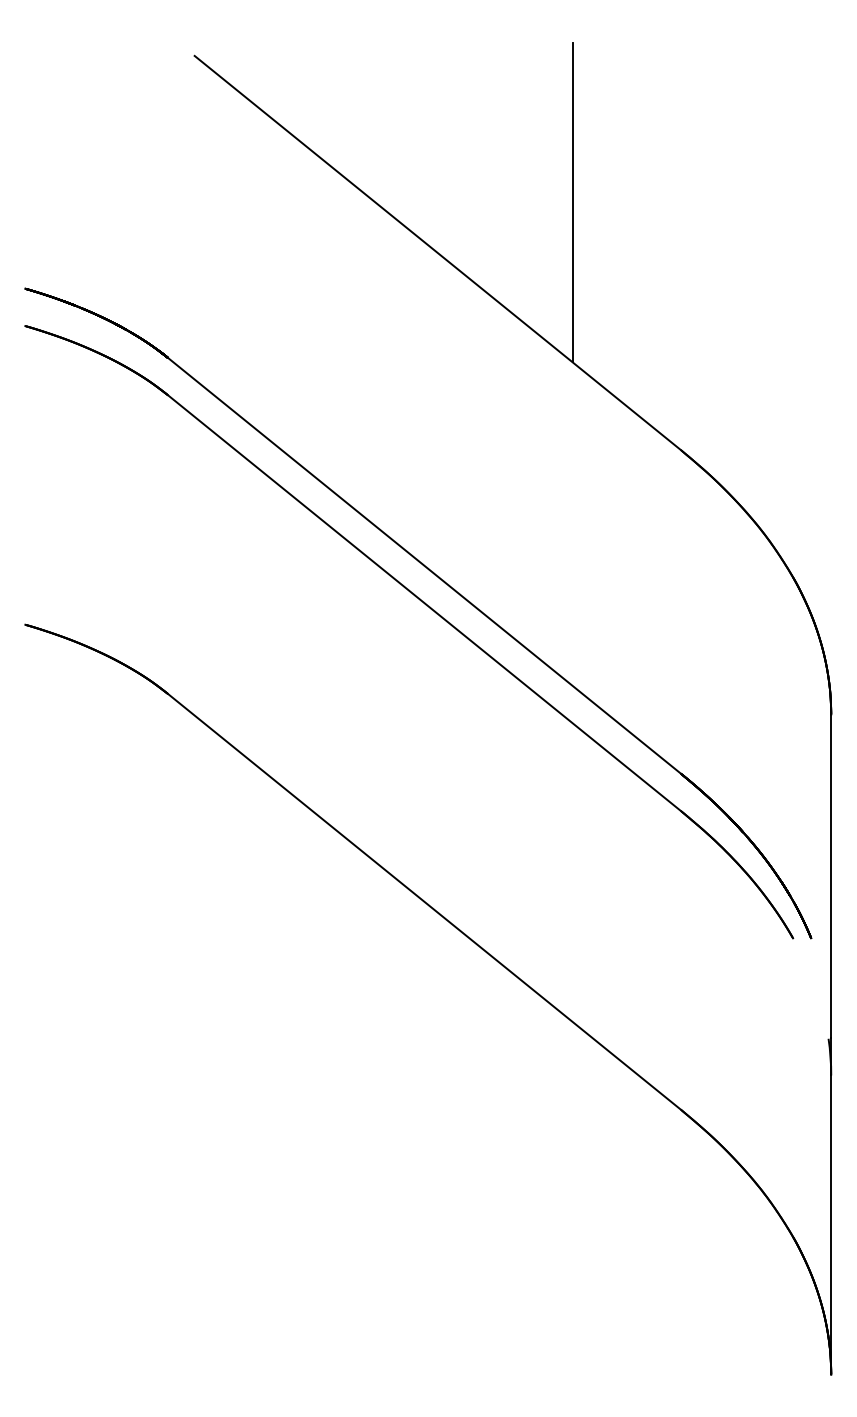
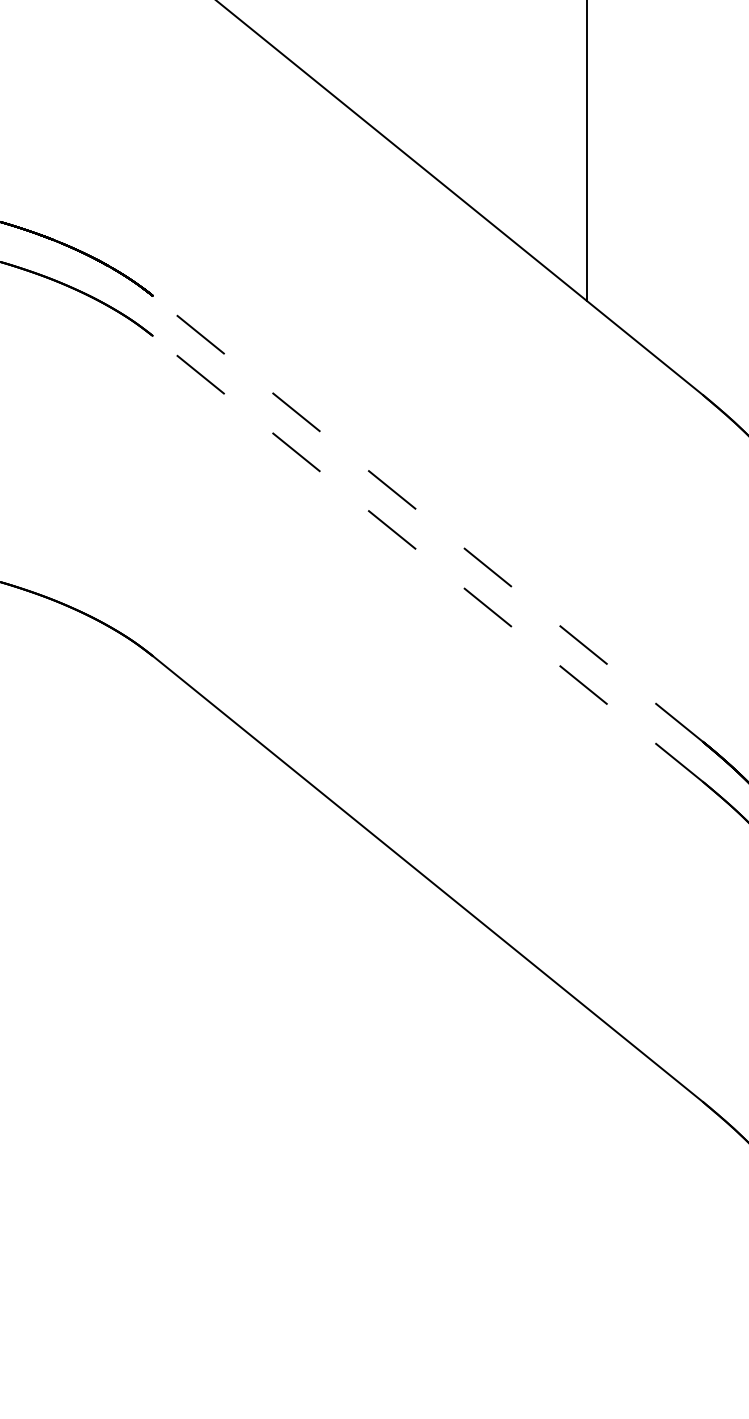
line: (424, 565) -> (427, 518), solid -> dashed
line: (424, 603) -> (427, 559), solid -> dashed

